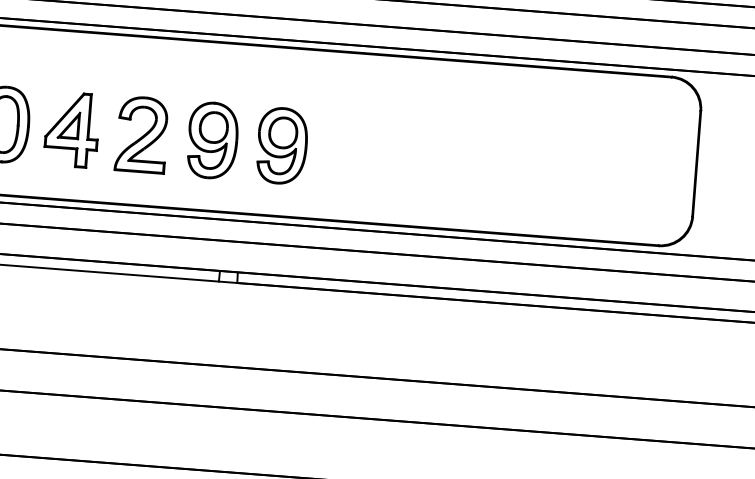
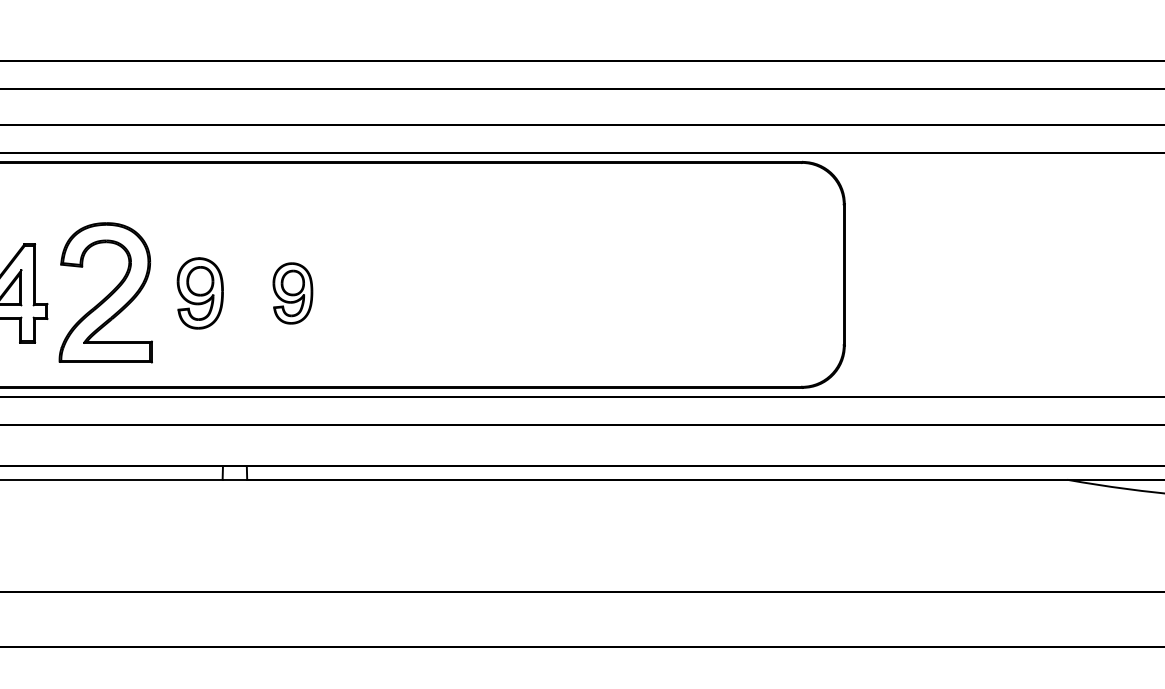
part: (141, 134) -> (105, 292), size x1.4
part: (213, 140) -> (200, 293), size x0.7
part: (282, 145) -> (292, 293), size x0.6

